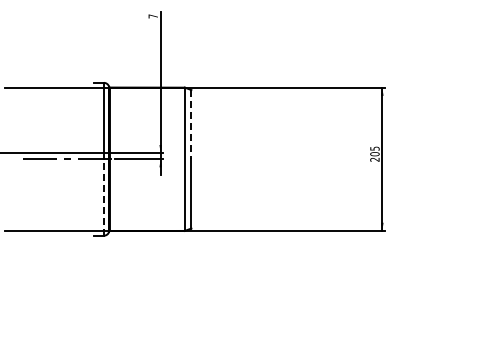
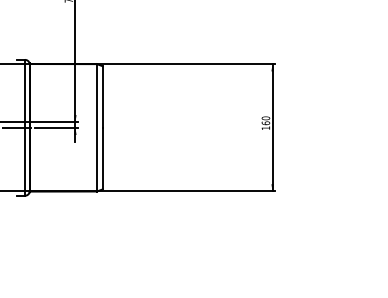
line: (191, 124) -> (102, 96), dashed -> solid
text: (374, 153) -> (265, 122), 205 -> 160
line: (103, 197) -> (24, 161), dashed -> solid

